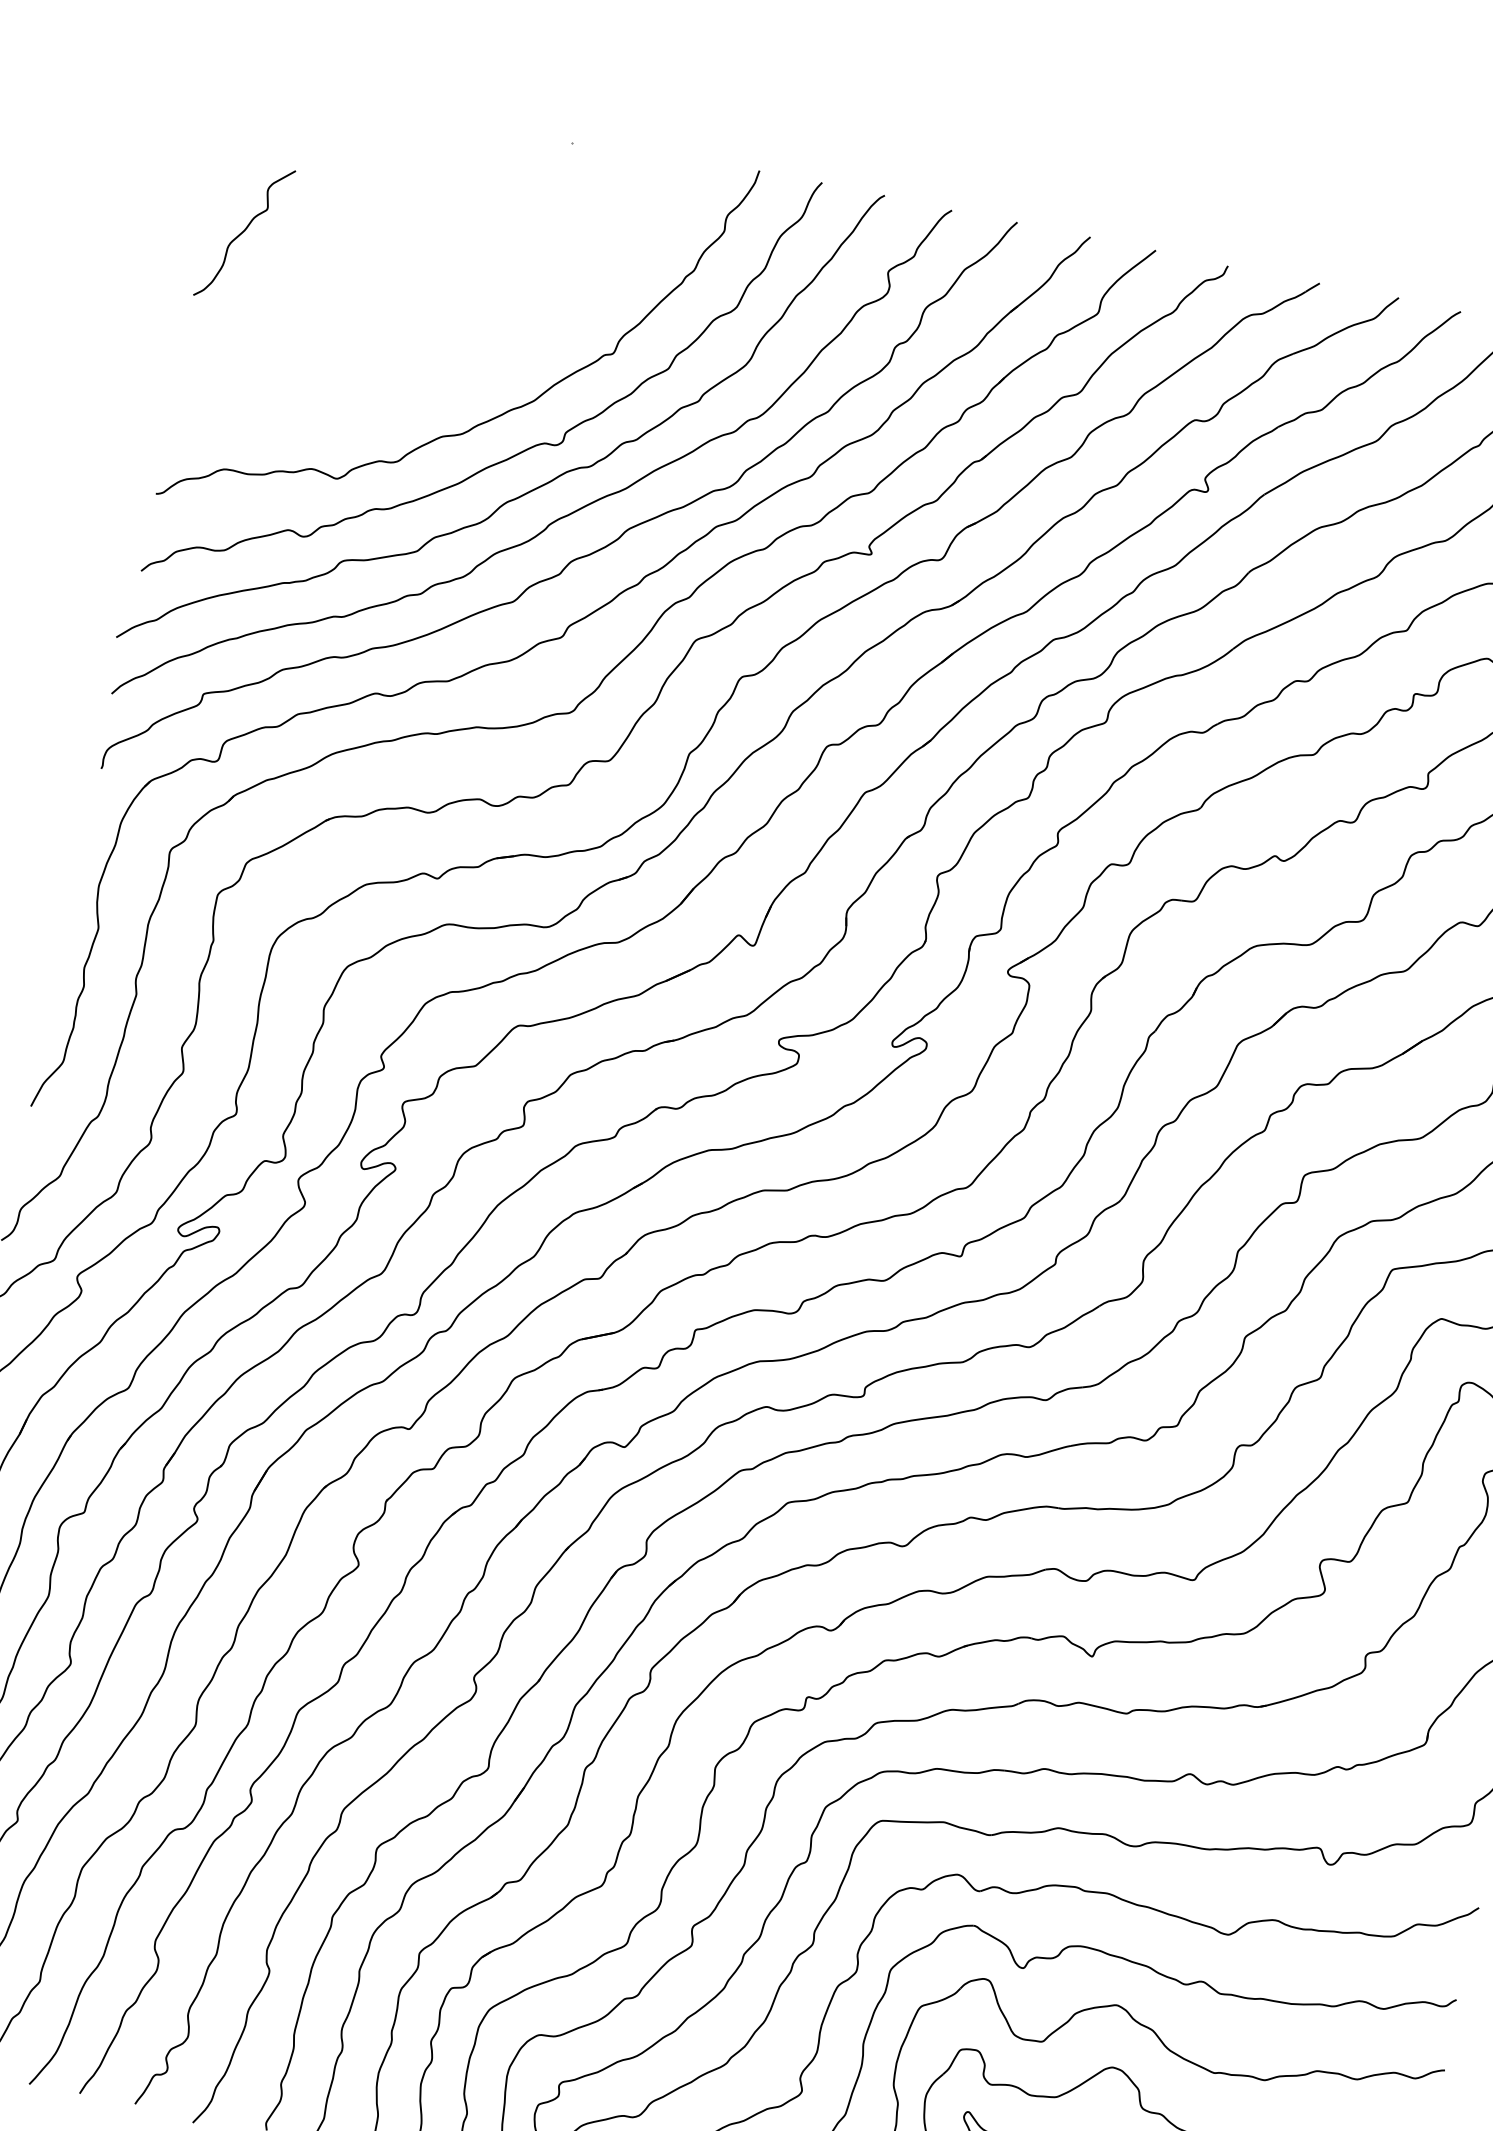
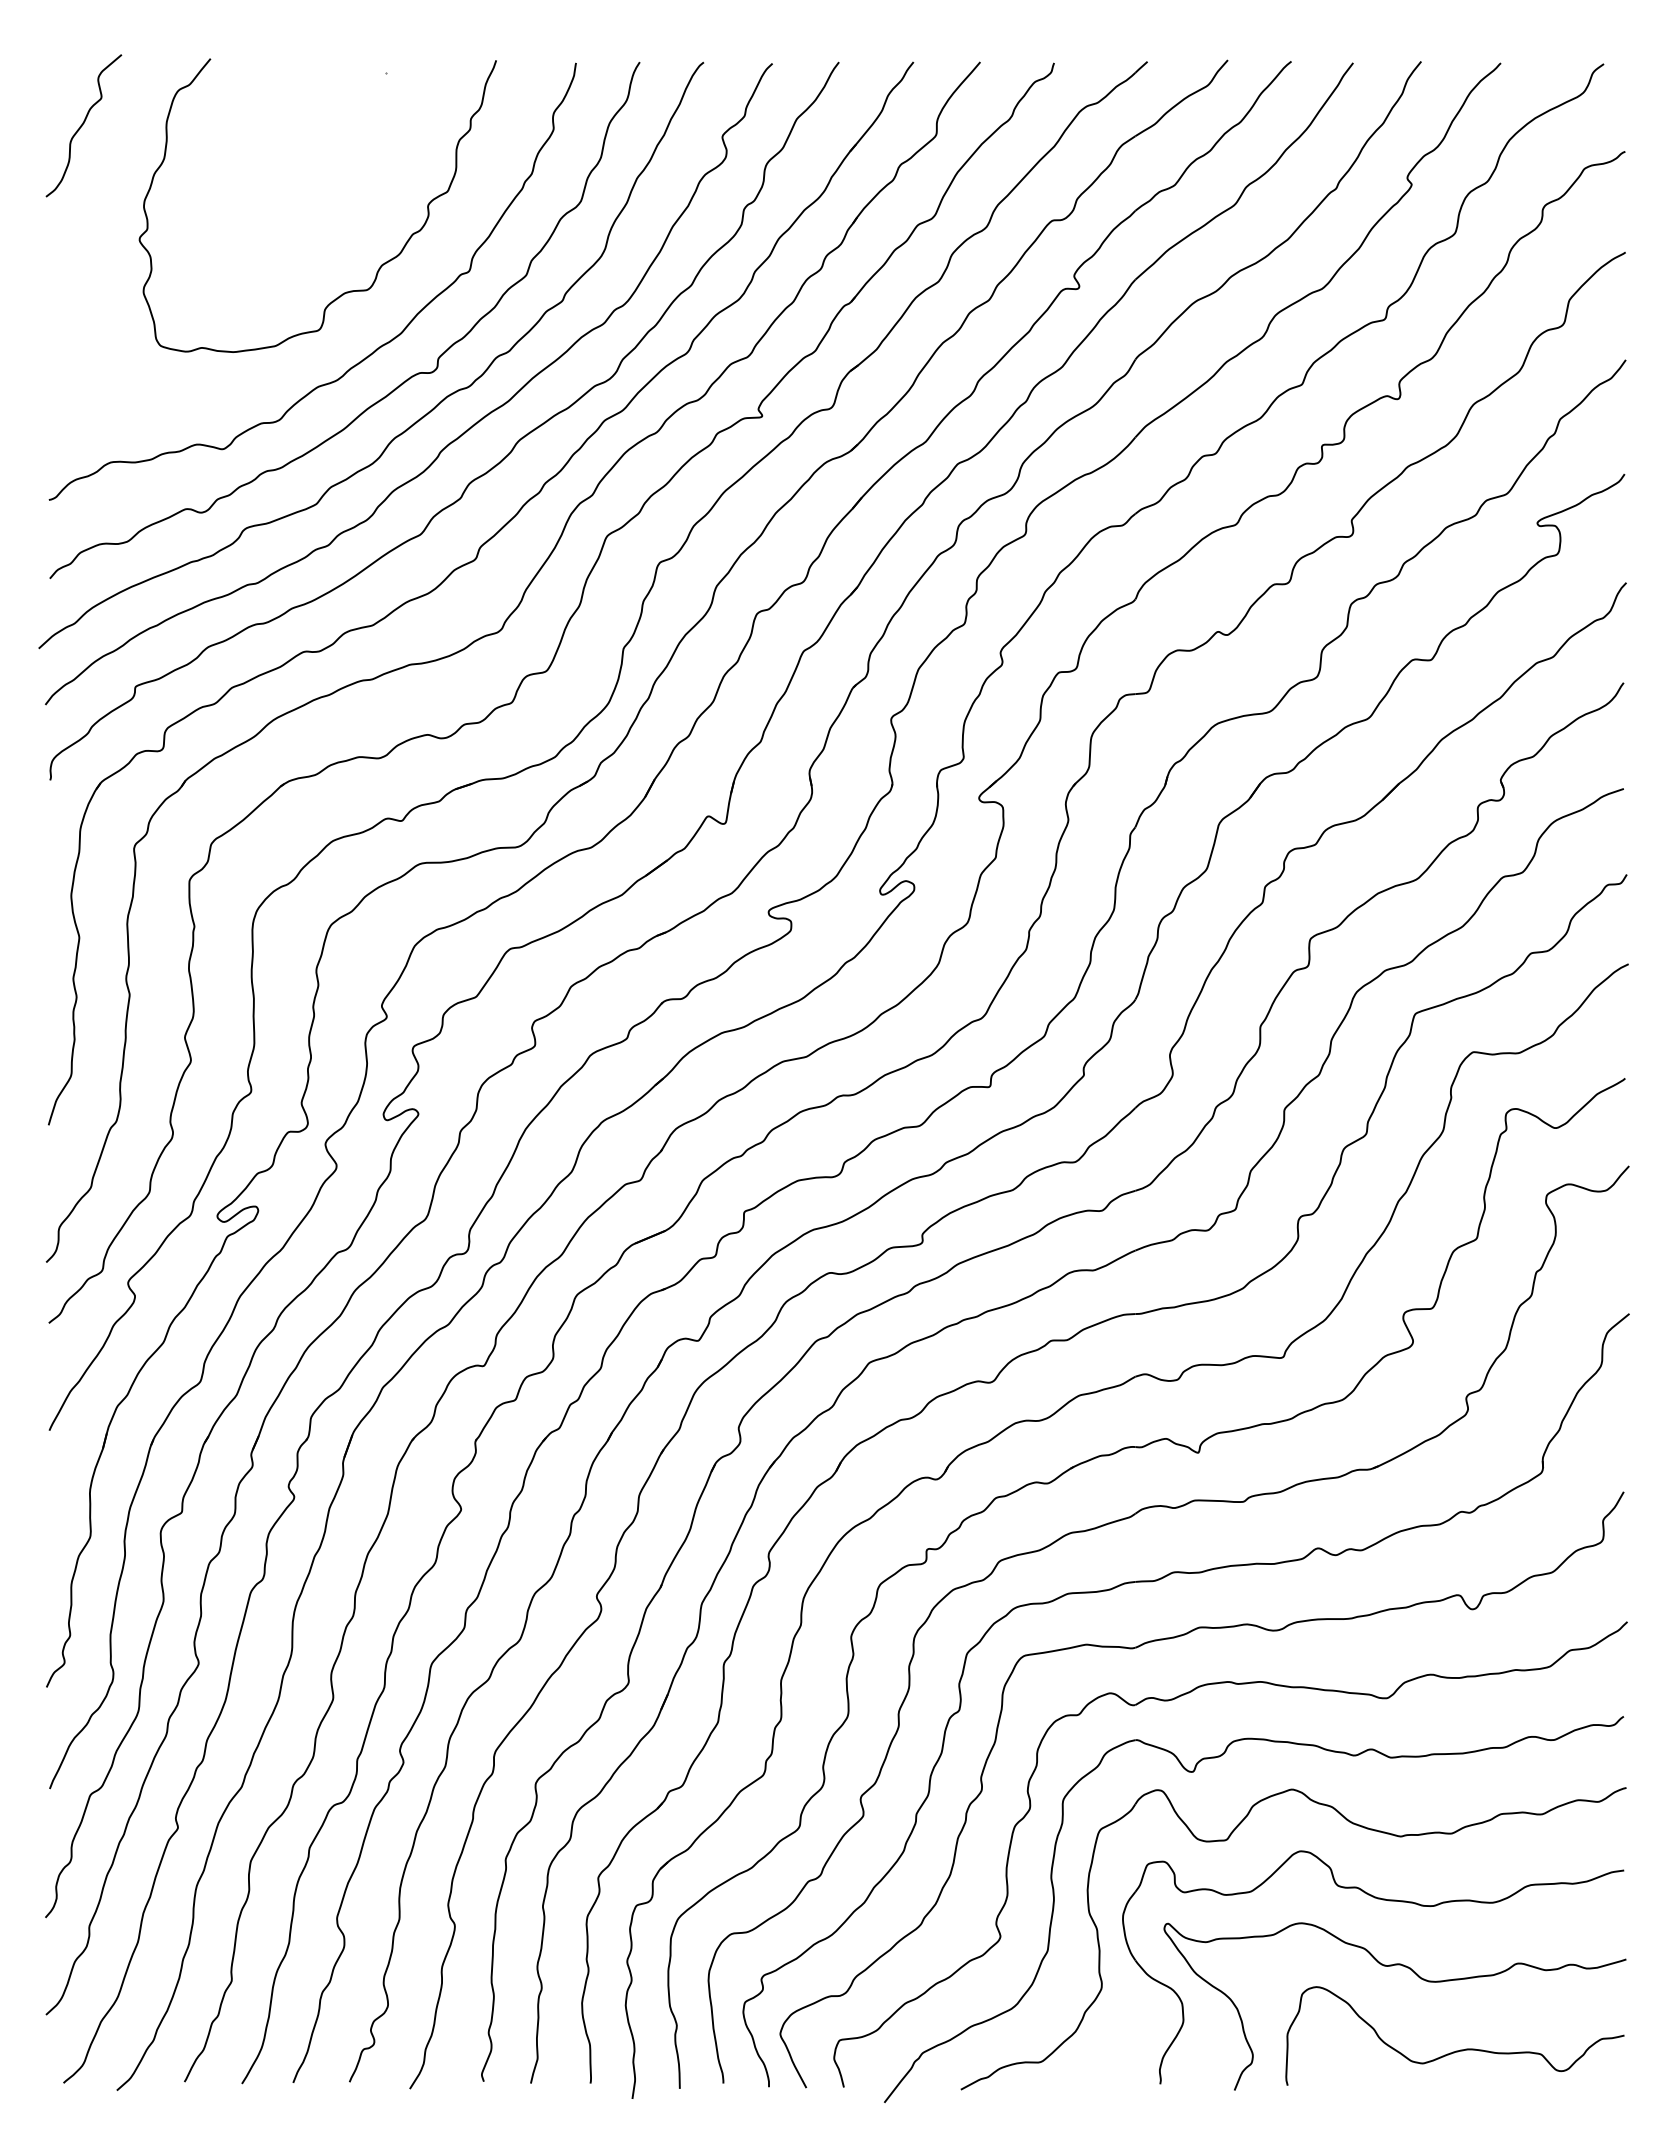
curve: (244, 231) -> (83, 124), moved
curve: (527, 330) -> (380, 265), added

